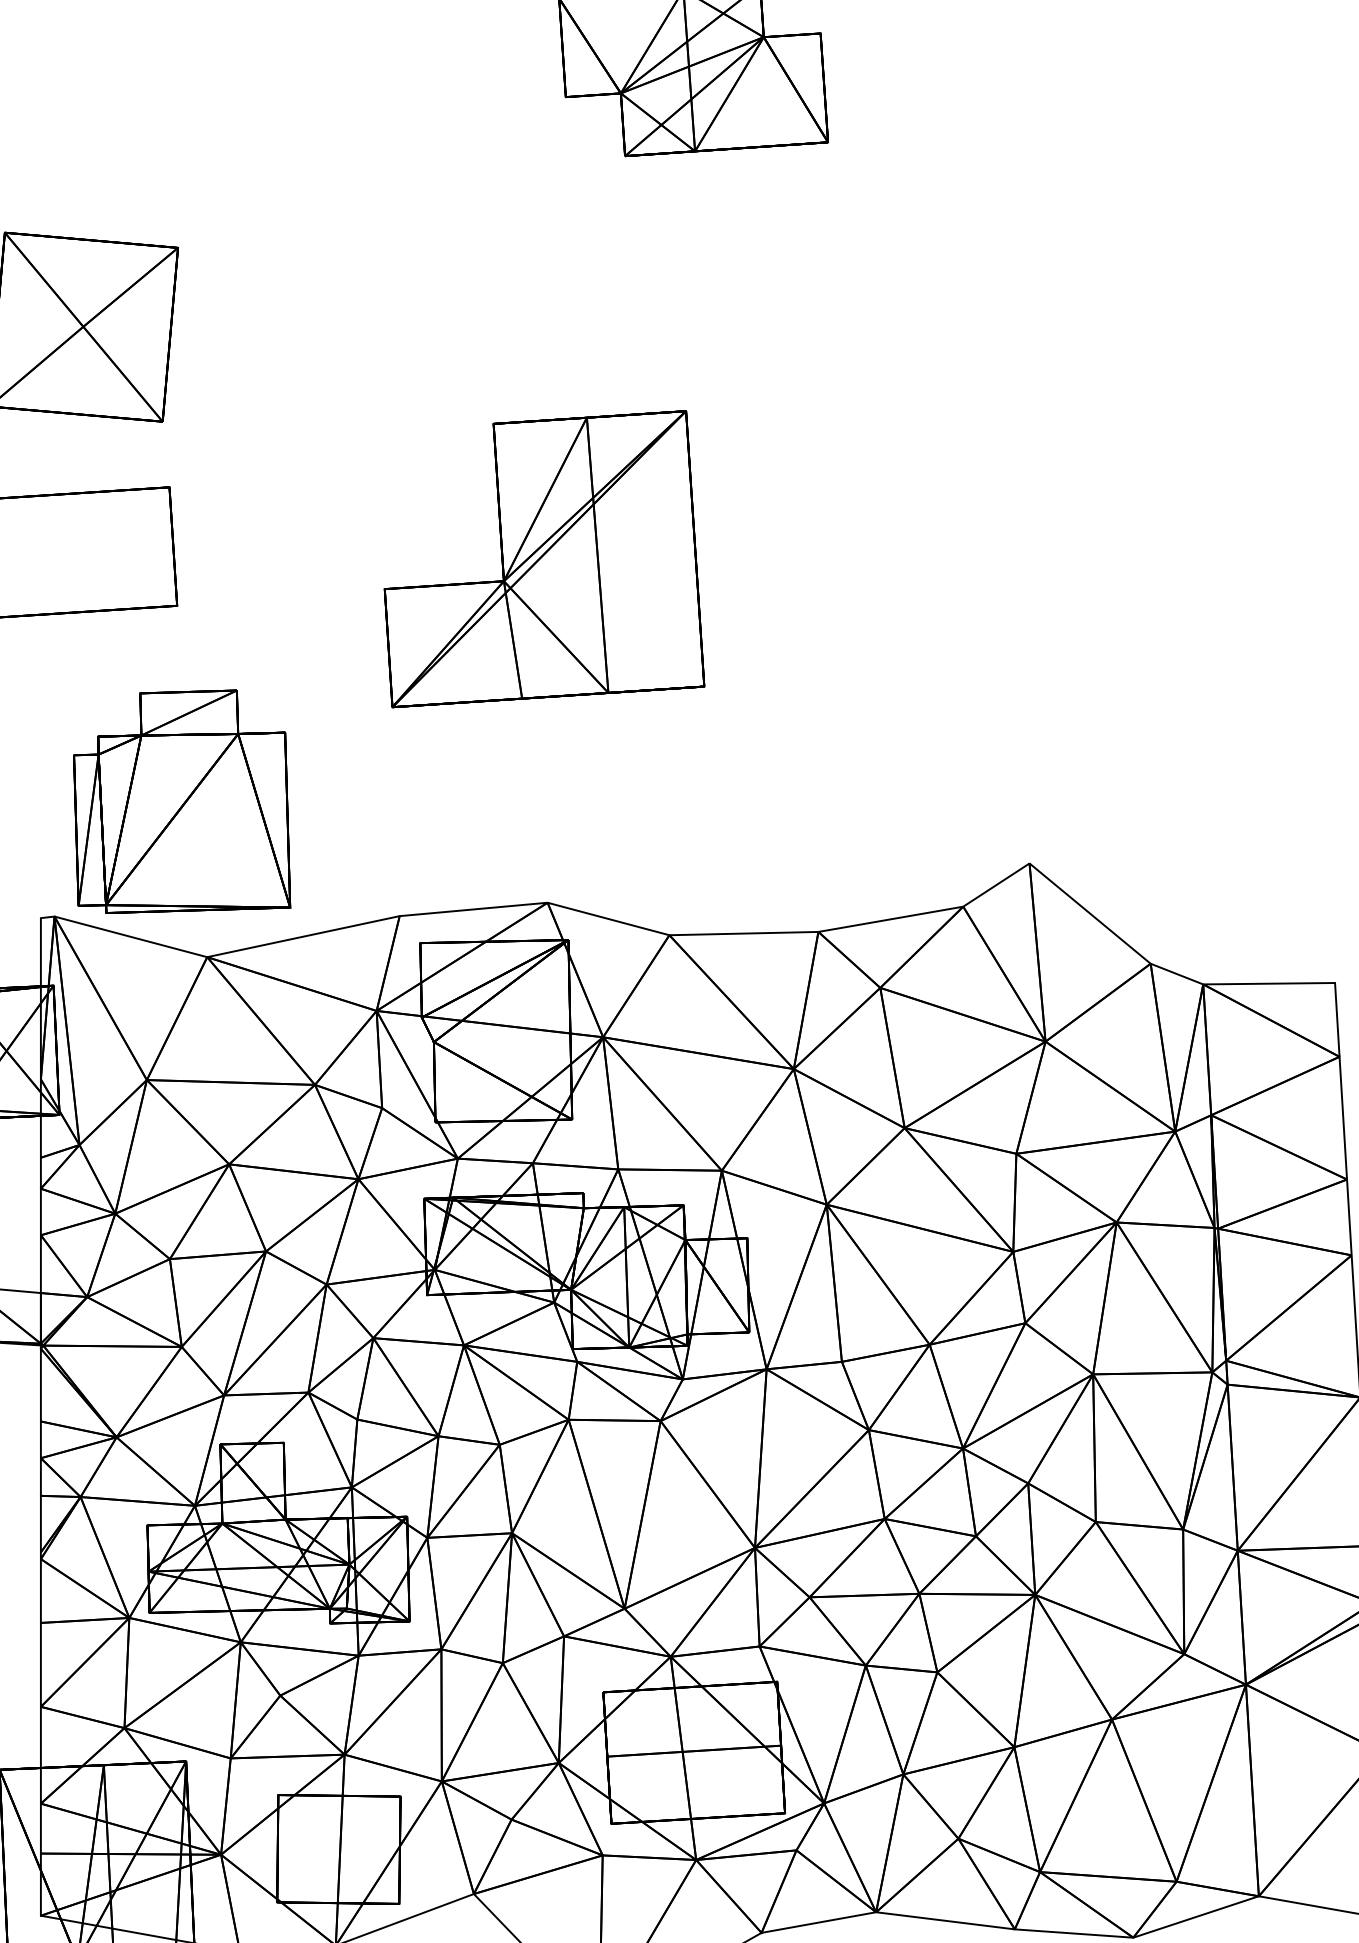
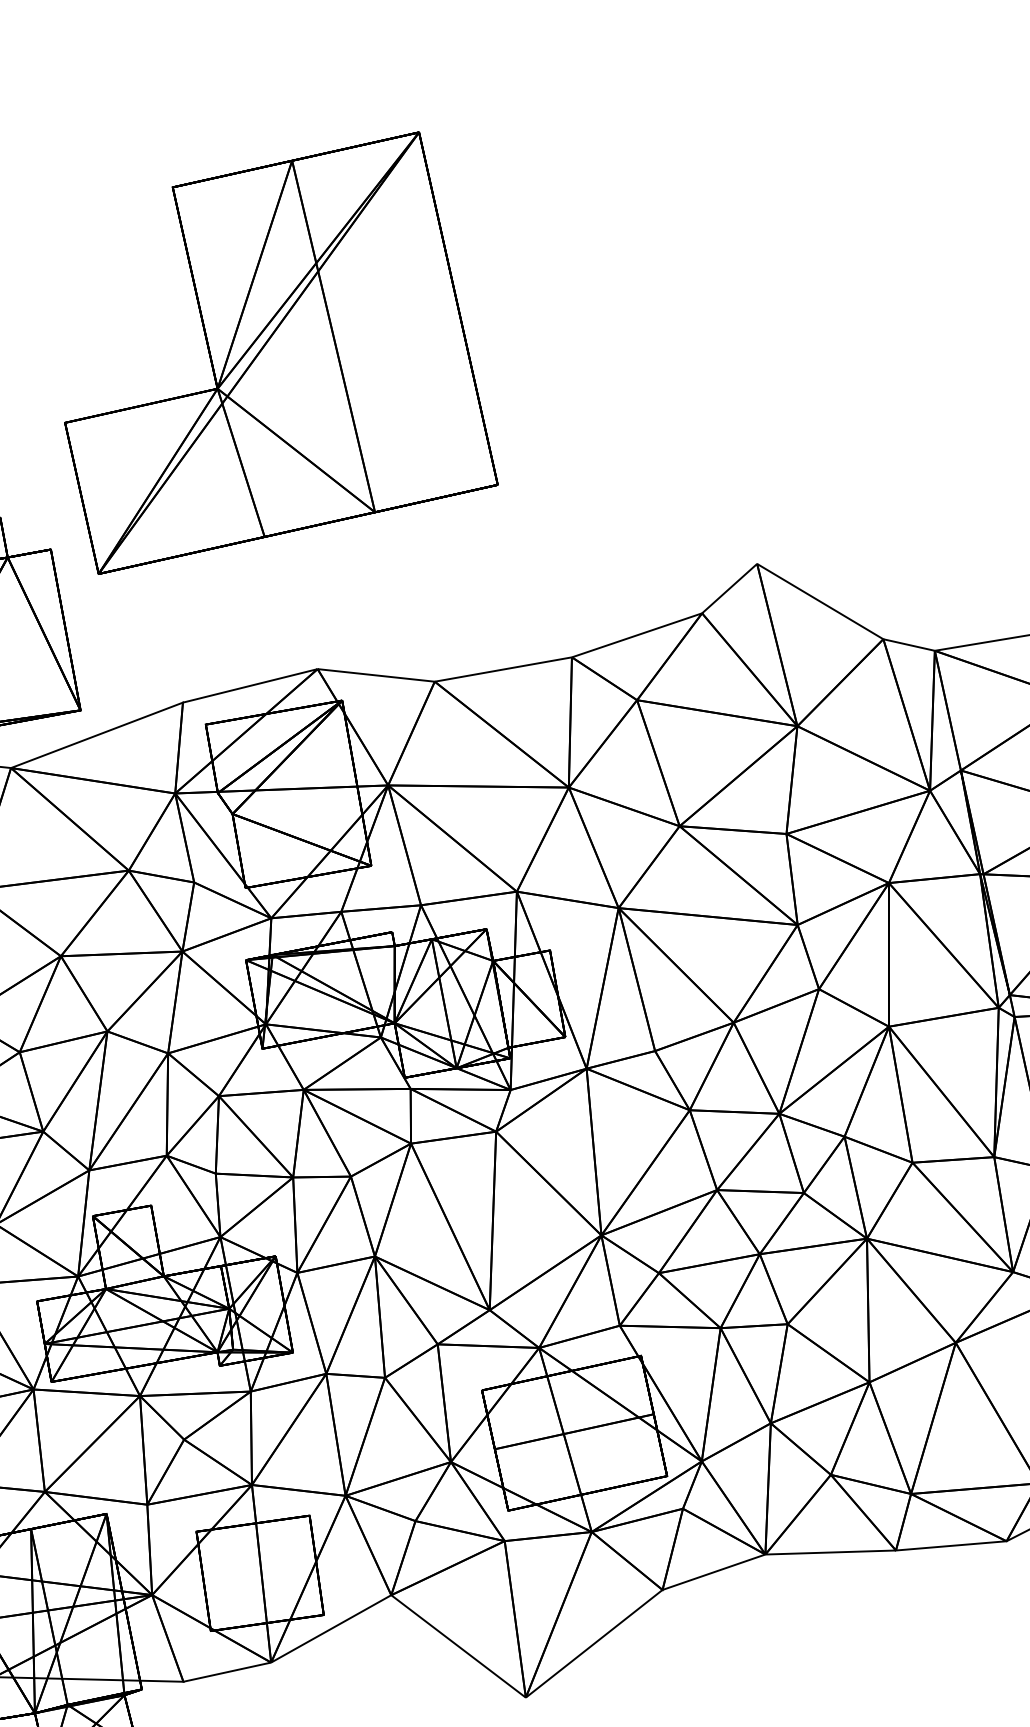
part: (544, 559) -> (265, 352), size x1.4

